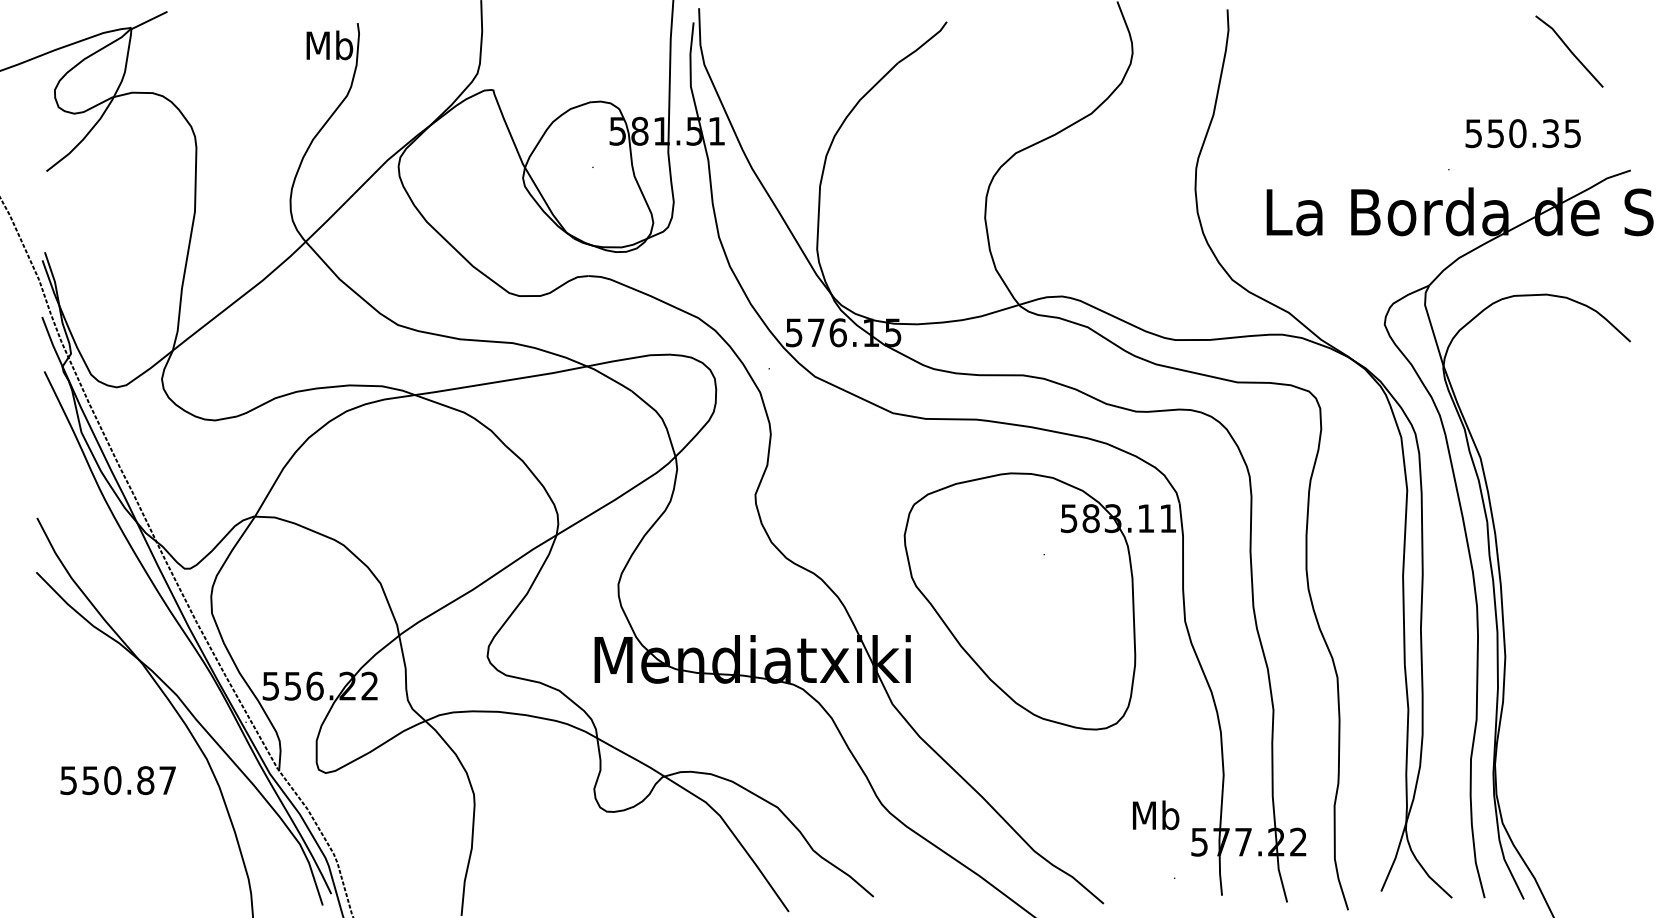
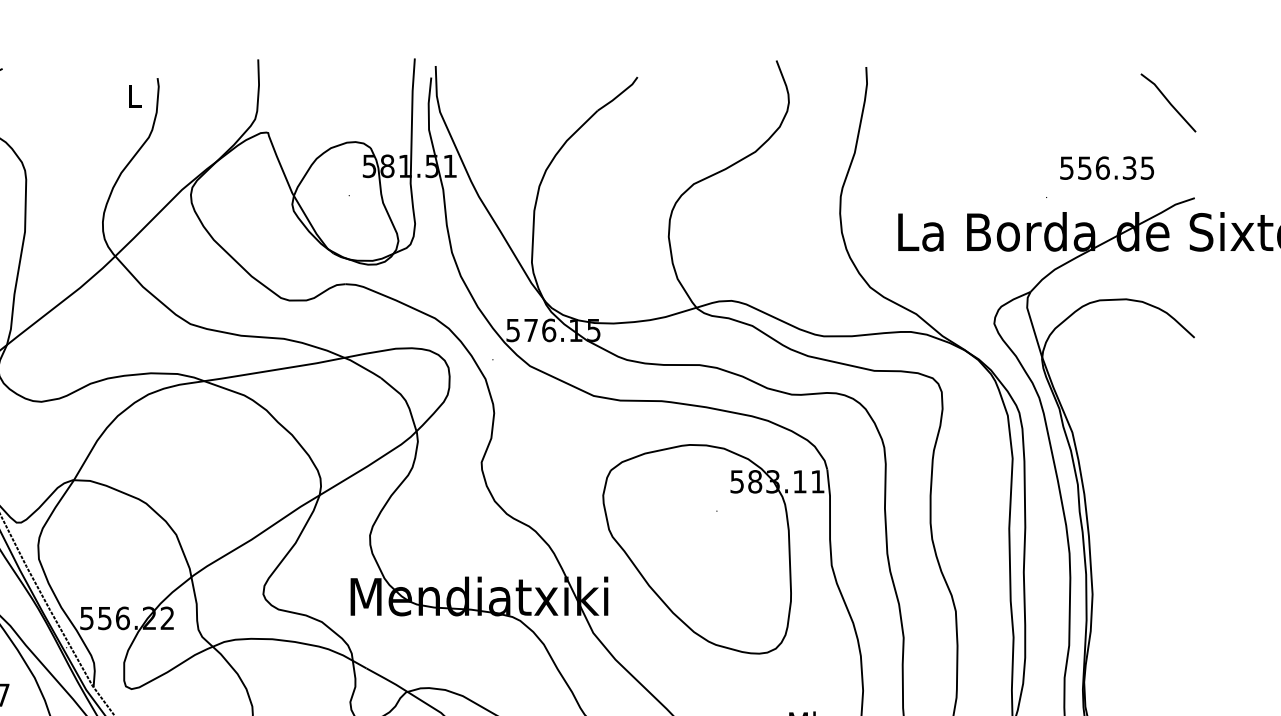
text: (329, 45) -> (134, 96), Mb -> L
line: (1569, 51) -> (1168, 102), moved
text: (1517, 133) -> (1102, 168), 550.35 -> 556.35

